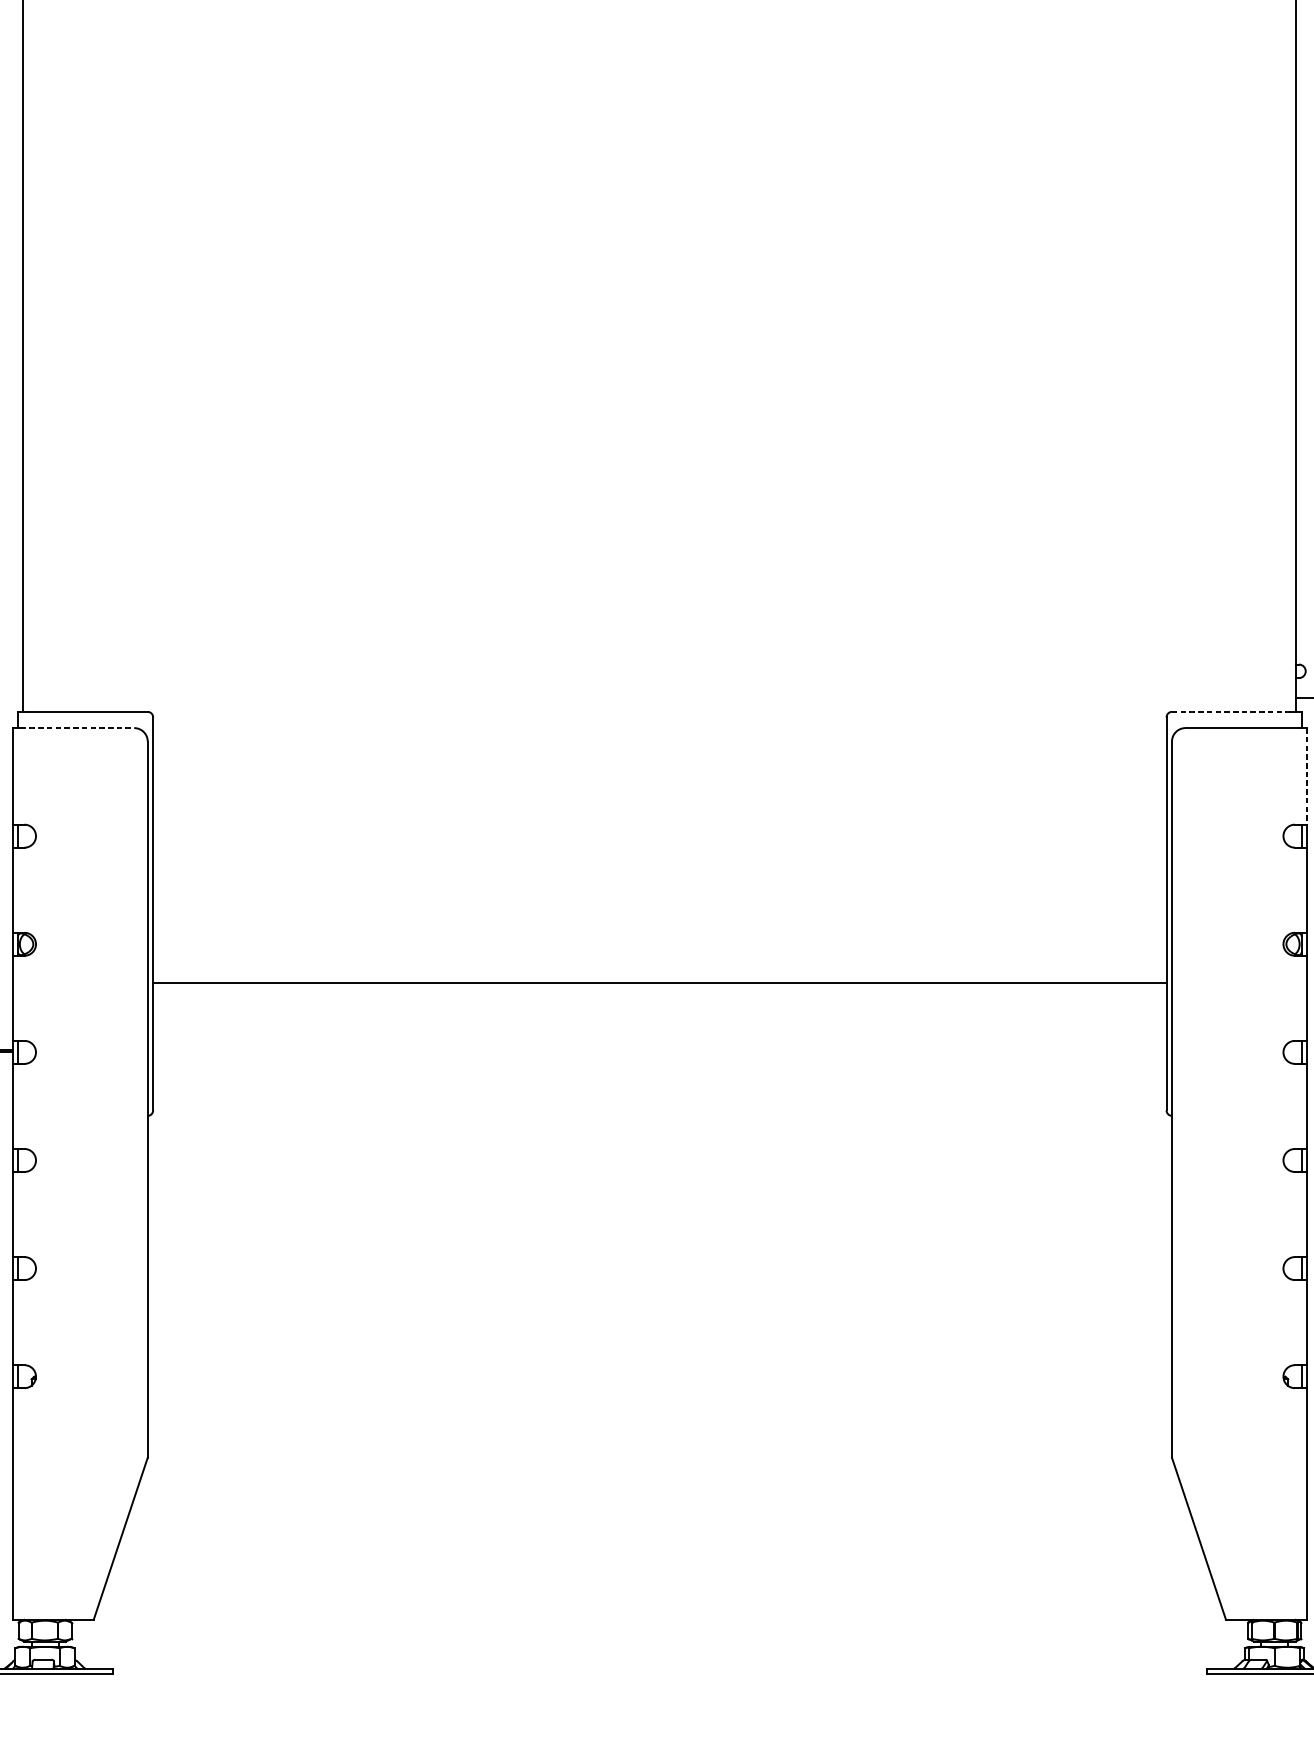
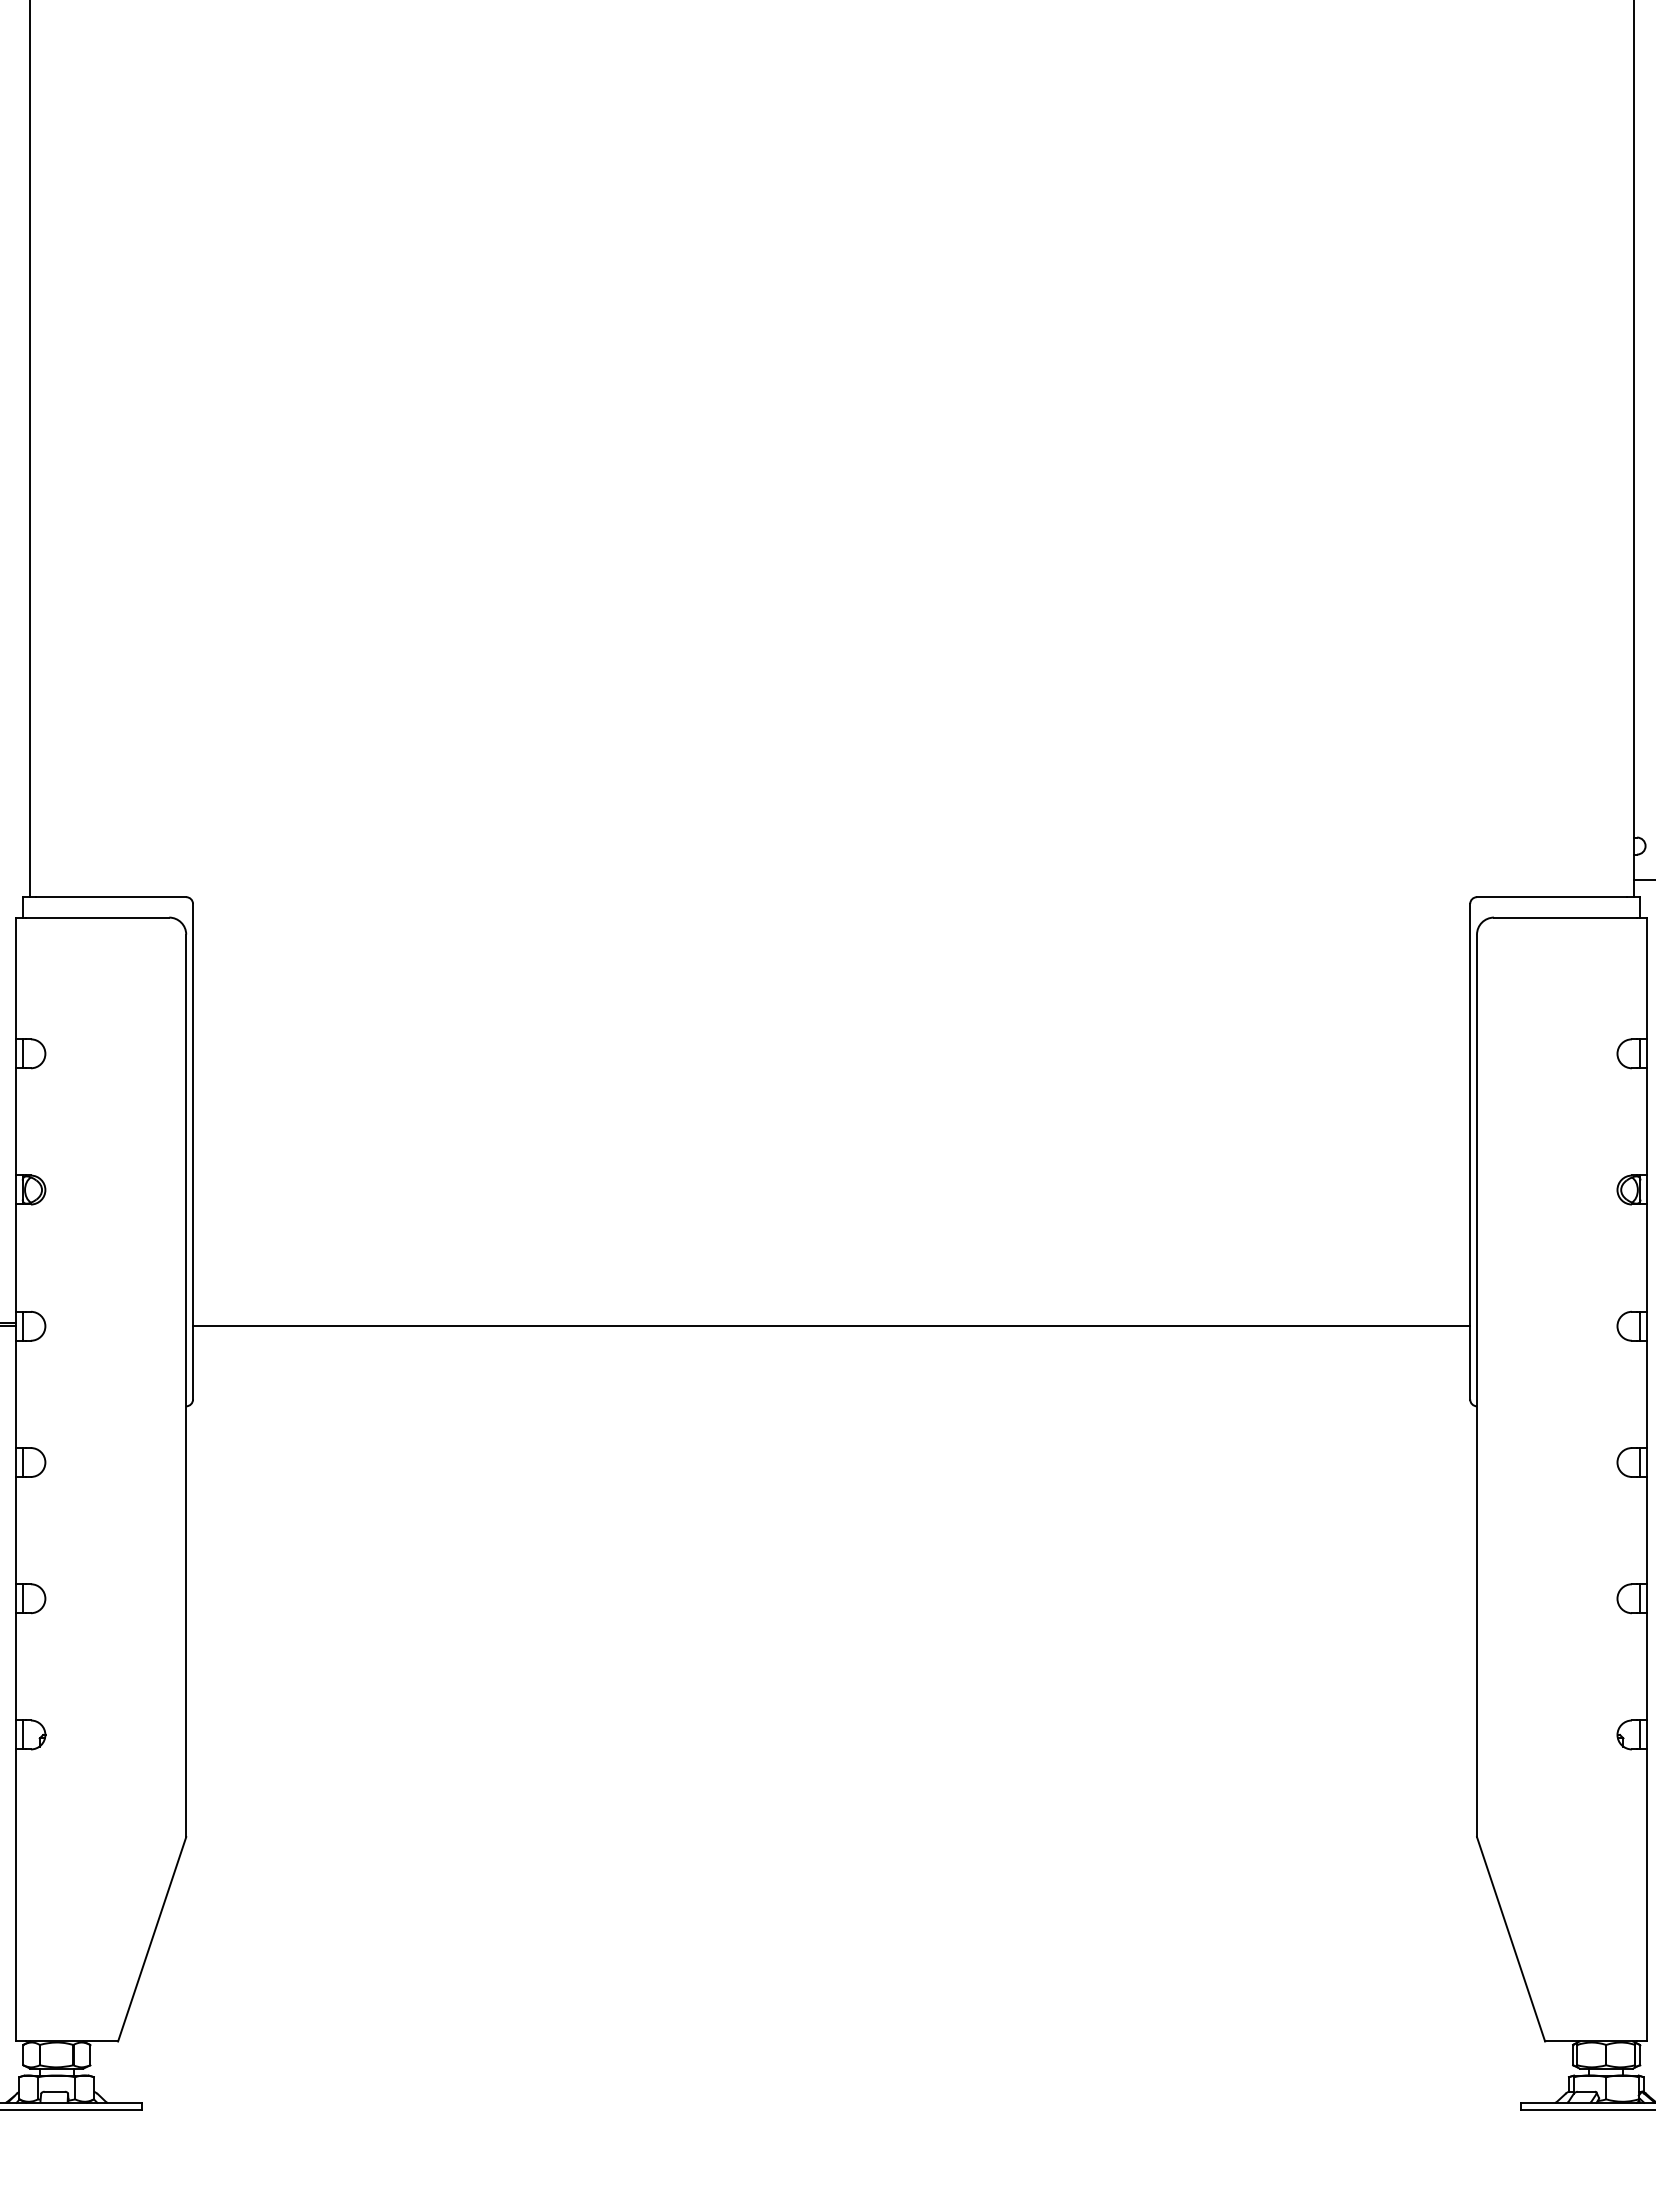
line: (1231, 712) -> (1551, 897), dashed -> solid
line: (77, 728) -> (97, 917), dashed -> solid
line: (1307, 776) -> (1647, 978), dashed -> solid
line: (659, 982) -> (831, 1326), moved

